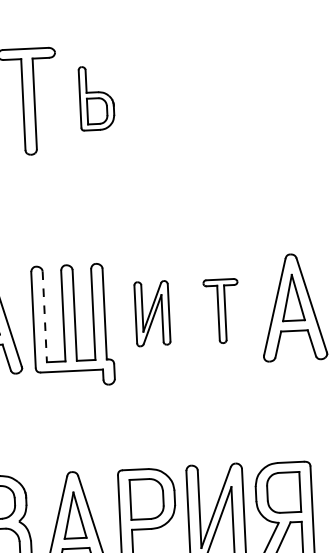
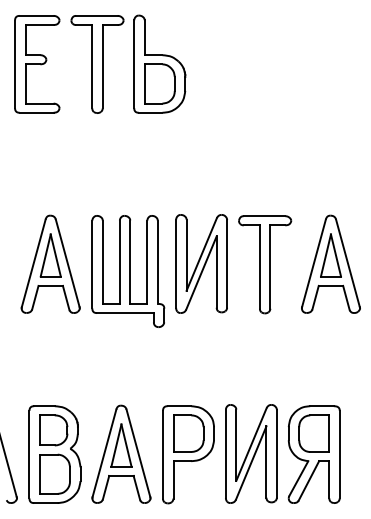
part: (96, 97) -> (159, 63), size x1.67
part: (222, 310) -> (265, 264), size x1.67
part: (152, 313) -> (201, 263), size x1.67
line: (44, 317) -> (102, 262), dashed -> solid

